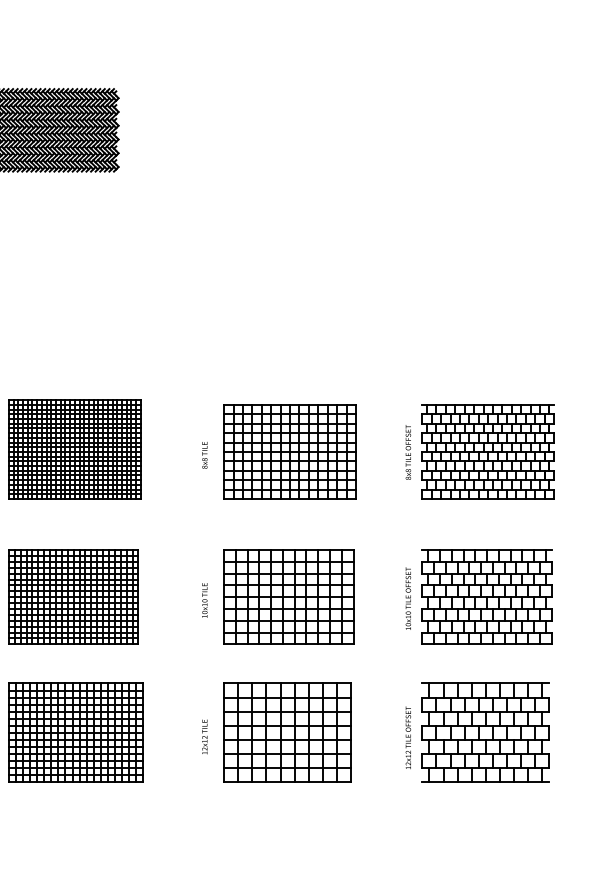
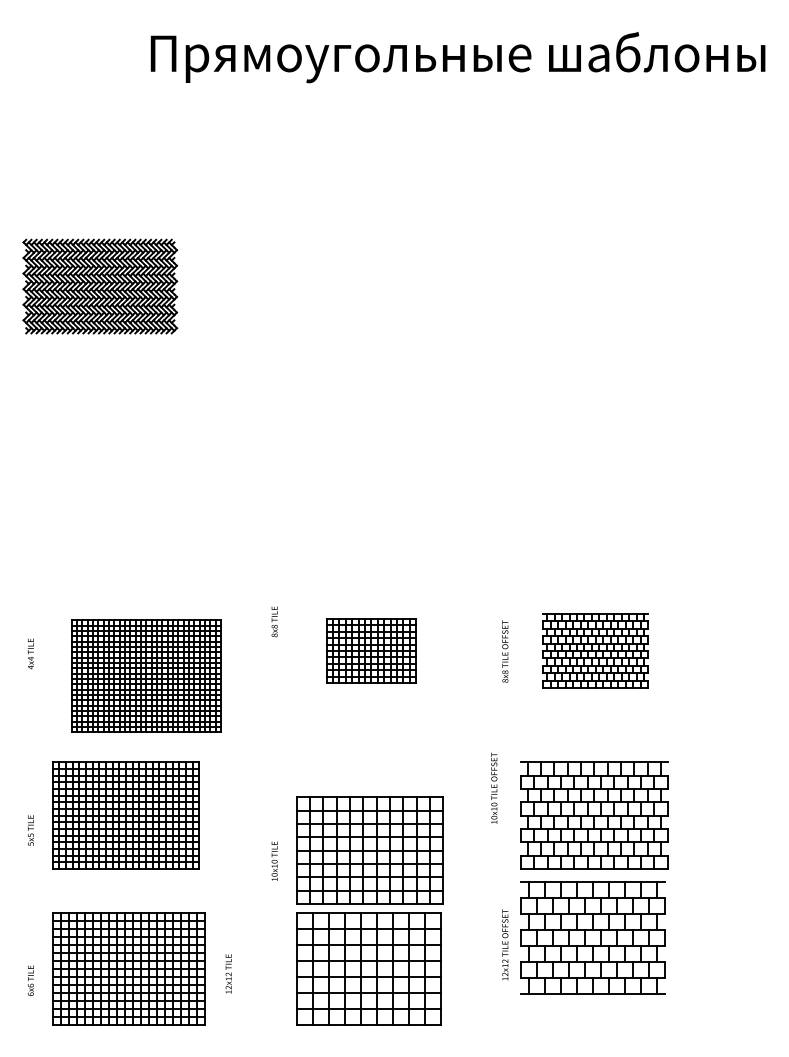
part: (74, 448) -> (146, 675), moved
part: (290, 451) -> (371, 650), size x0.6
part: (487, 451) -> (595, 650), size x0.7
text: (204, 455) -> (274, 621), moved
part: (288, 597) -> (369, 850), moved
text: (408, 598) -> (494, 787), moved
text: (204, 599) -> (274, 860), moved
part: (485, 732) -> (592, 937), moved
text: (204, 736) -> (228, 973), moved
text: (408, 737) -> (505, 944), moved

